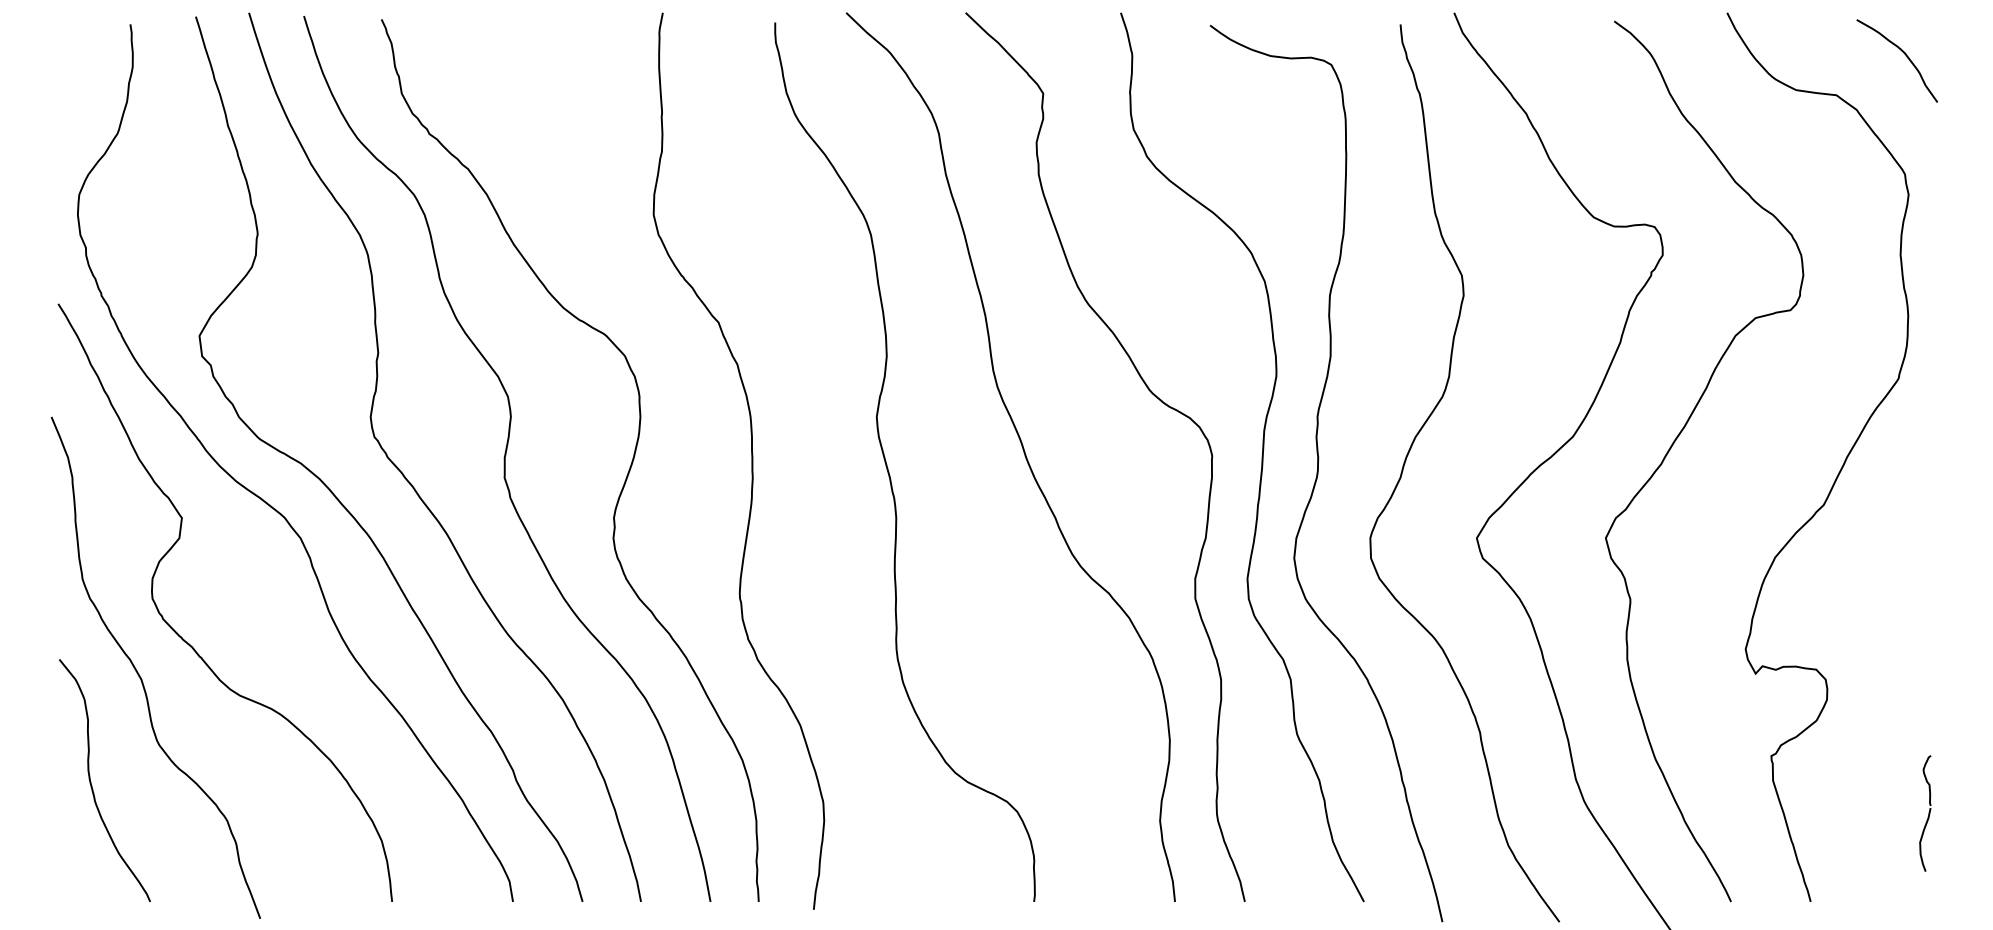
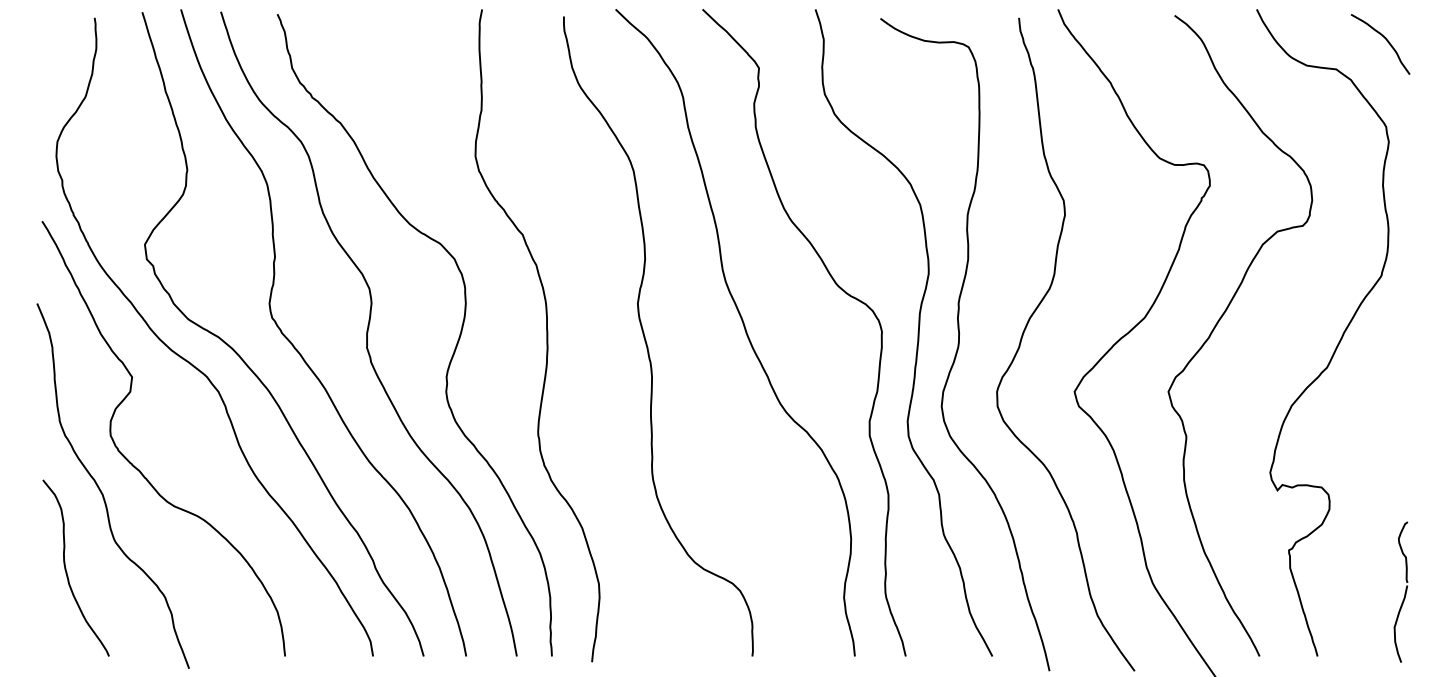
part: (1925, 813) -> (1401, 592), size x1.67

